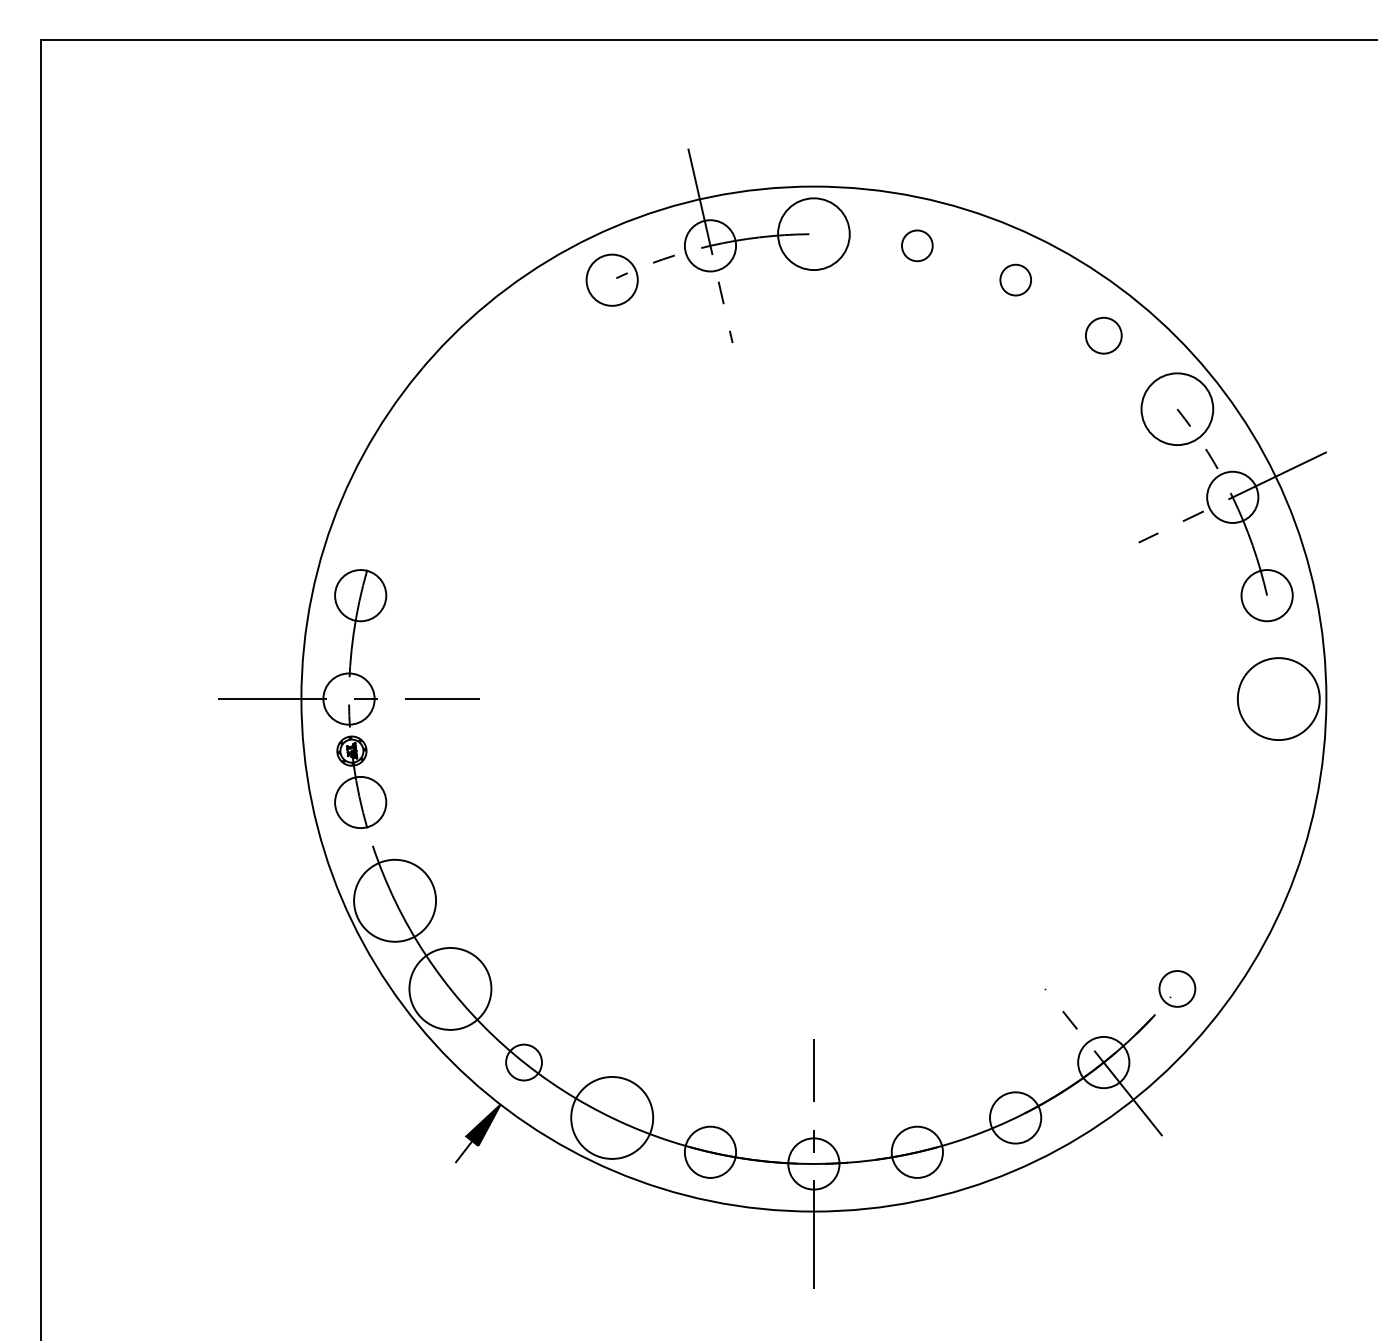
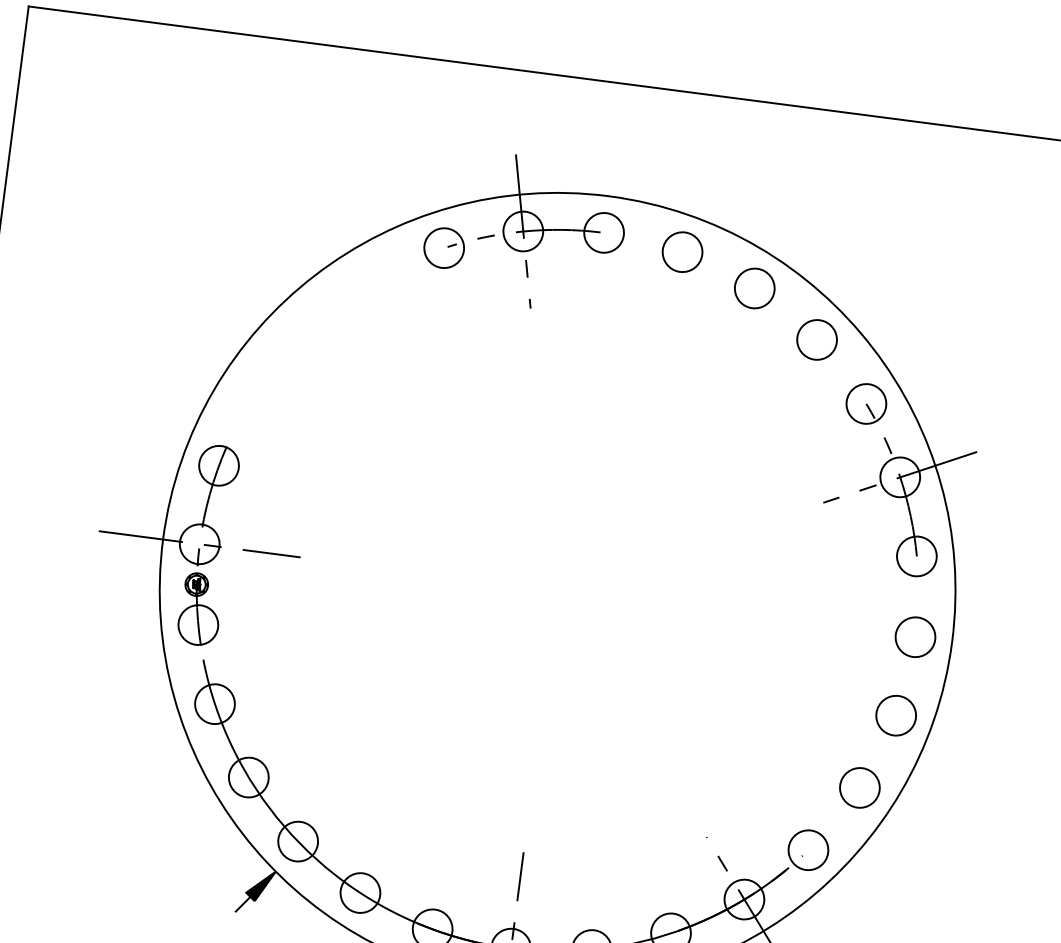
circle: (813, 233) -> (603, 232), size x0.71
circle: (916, 245) -> (681, 251), size x1.67
circle: (1015, 279) -> (754, 287), size x1.67
circle: (1103, 335) -> (816, 339), size x1.43
circle: (1177, 408) -> (866, 403), size x0.71
circle: (1278, 698) -> (915, 636), size x0.62
circle: (1266, 802) -> (895, 715), added
circle: (394, 900) -> (214, 703), size x0.62
circle: (1232, 900) -> (859, 787), added
circle: (450, 988) -> (248, 777), size x0.62
circle: (1177, 988) -> (808, 849), size x1.43
circle: (523, 1062) -> (297, 841), size x1.43
circle: (611, 1117) -> (359, 892), size x0.62

